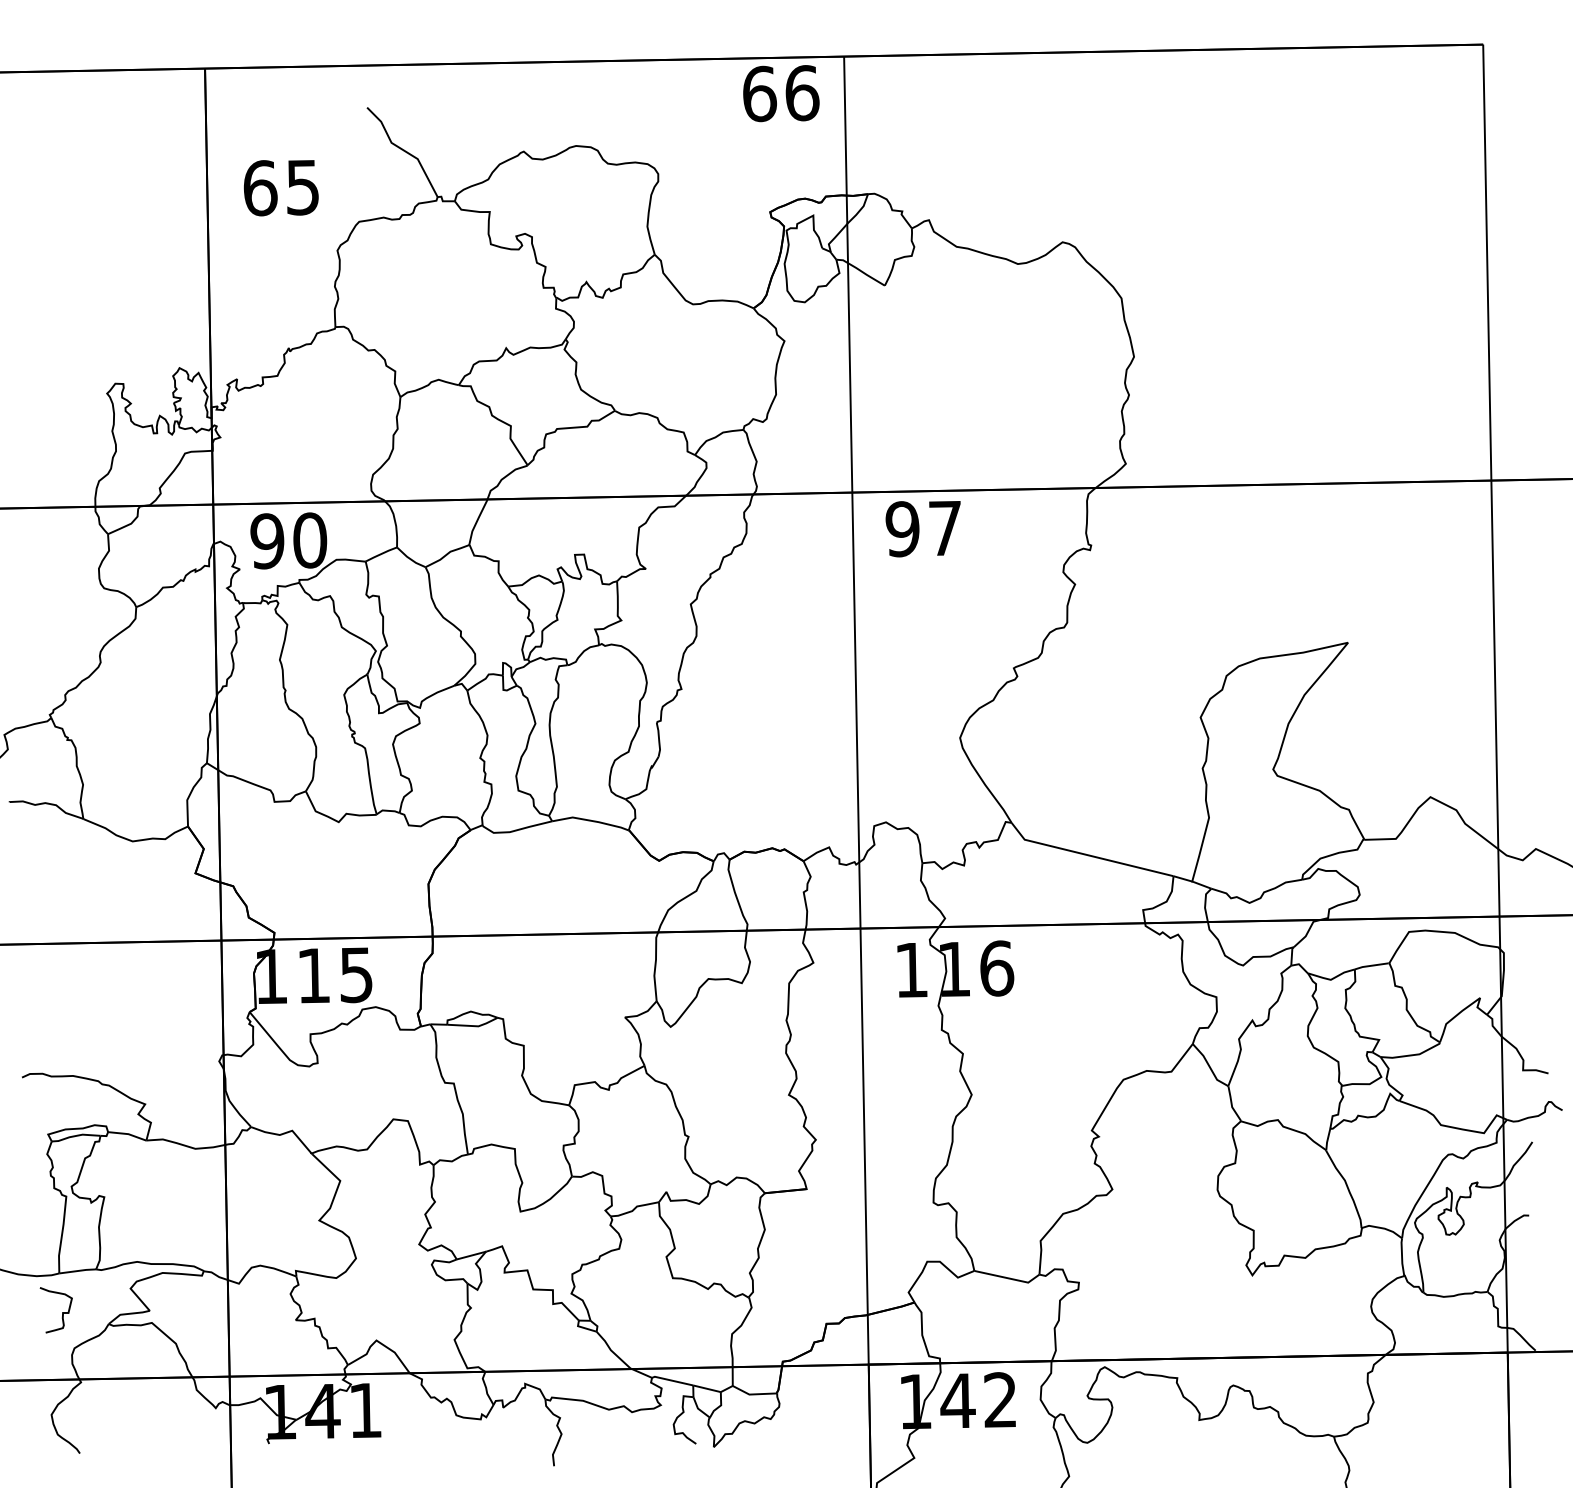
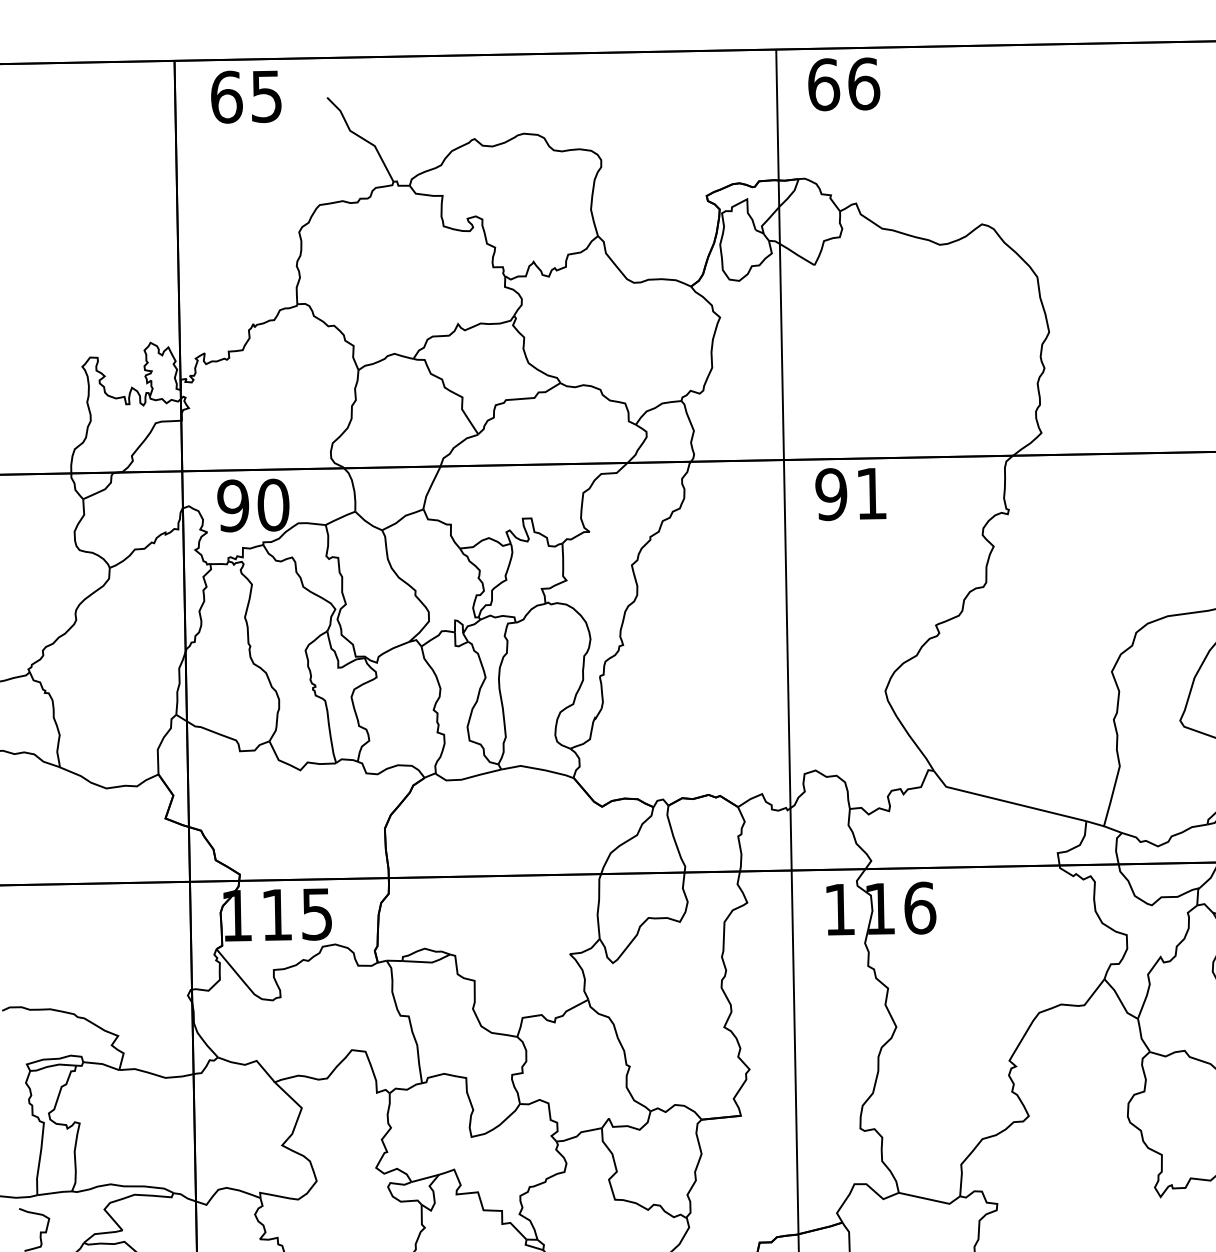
text: (781, 93) -> (844, 84), moved
text: (281, 188) -> (246, 97), moved
text: (945, 528) -> (871, 493), 97 -> 91

